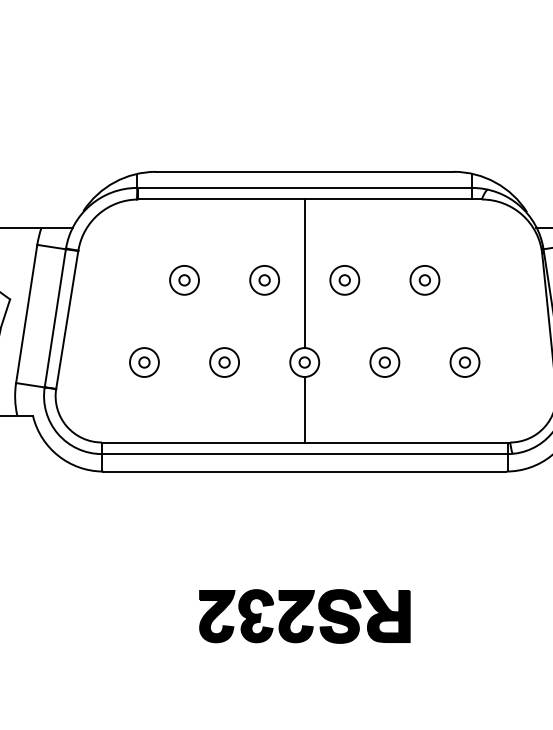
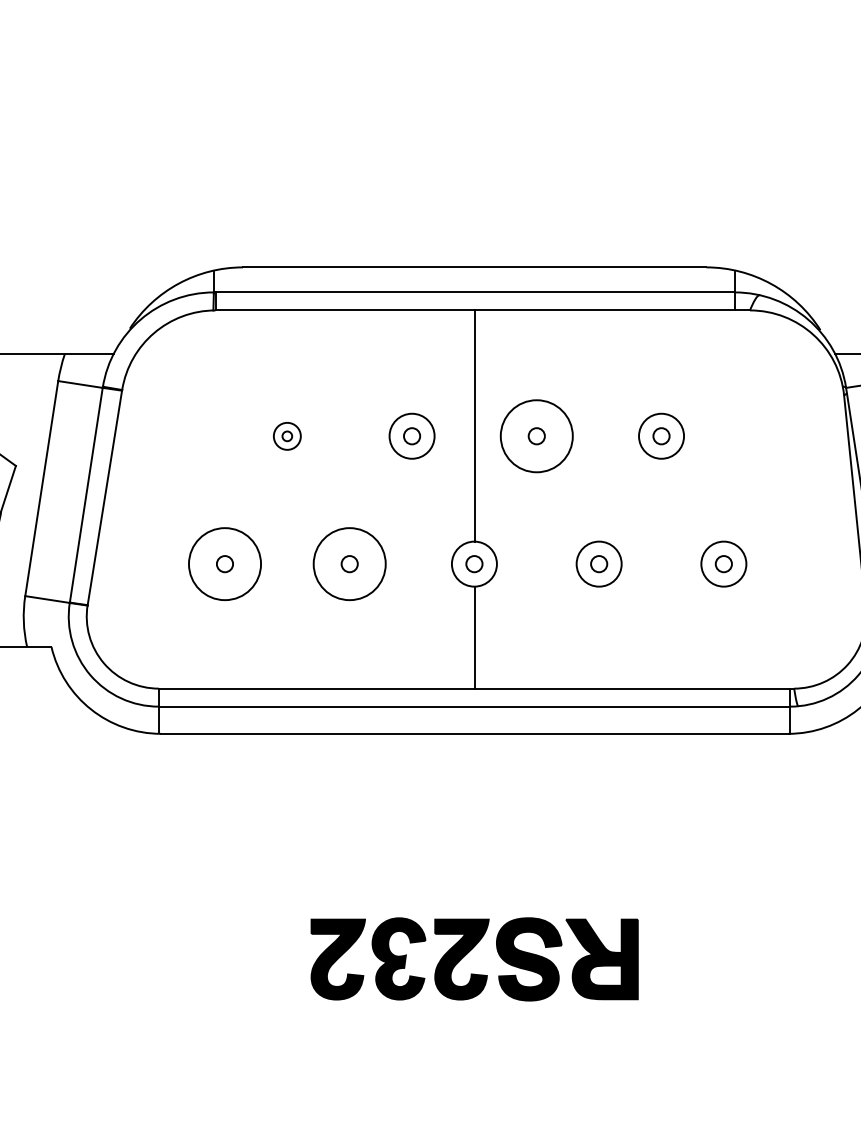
circle: (344, 279) -> (536, 434), size x1.6
part: (184, 280) -> (287, 436), size x0.6
circle: (144, 362) -> (225, 564), size x1.6
circle: (224, 362) -> (349, 564), size x1.6

